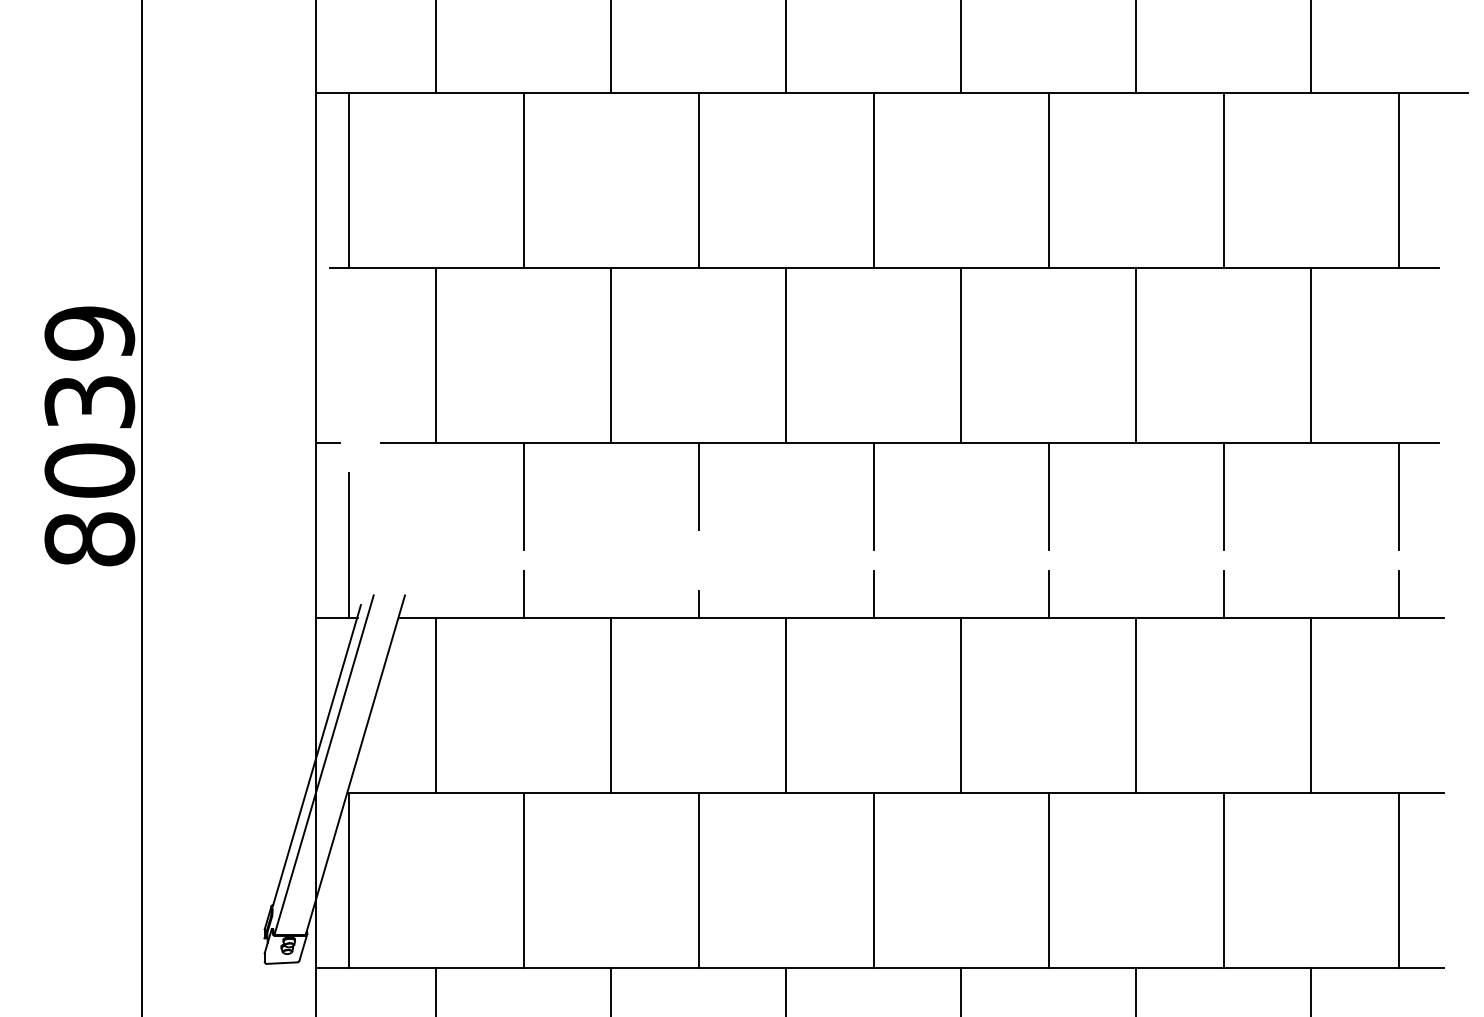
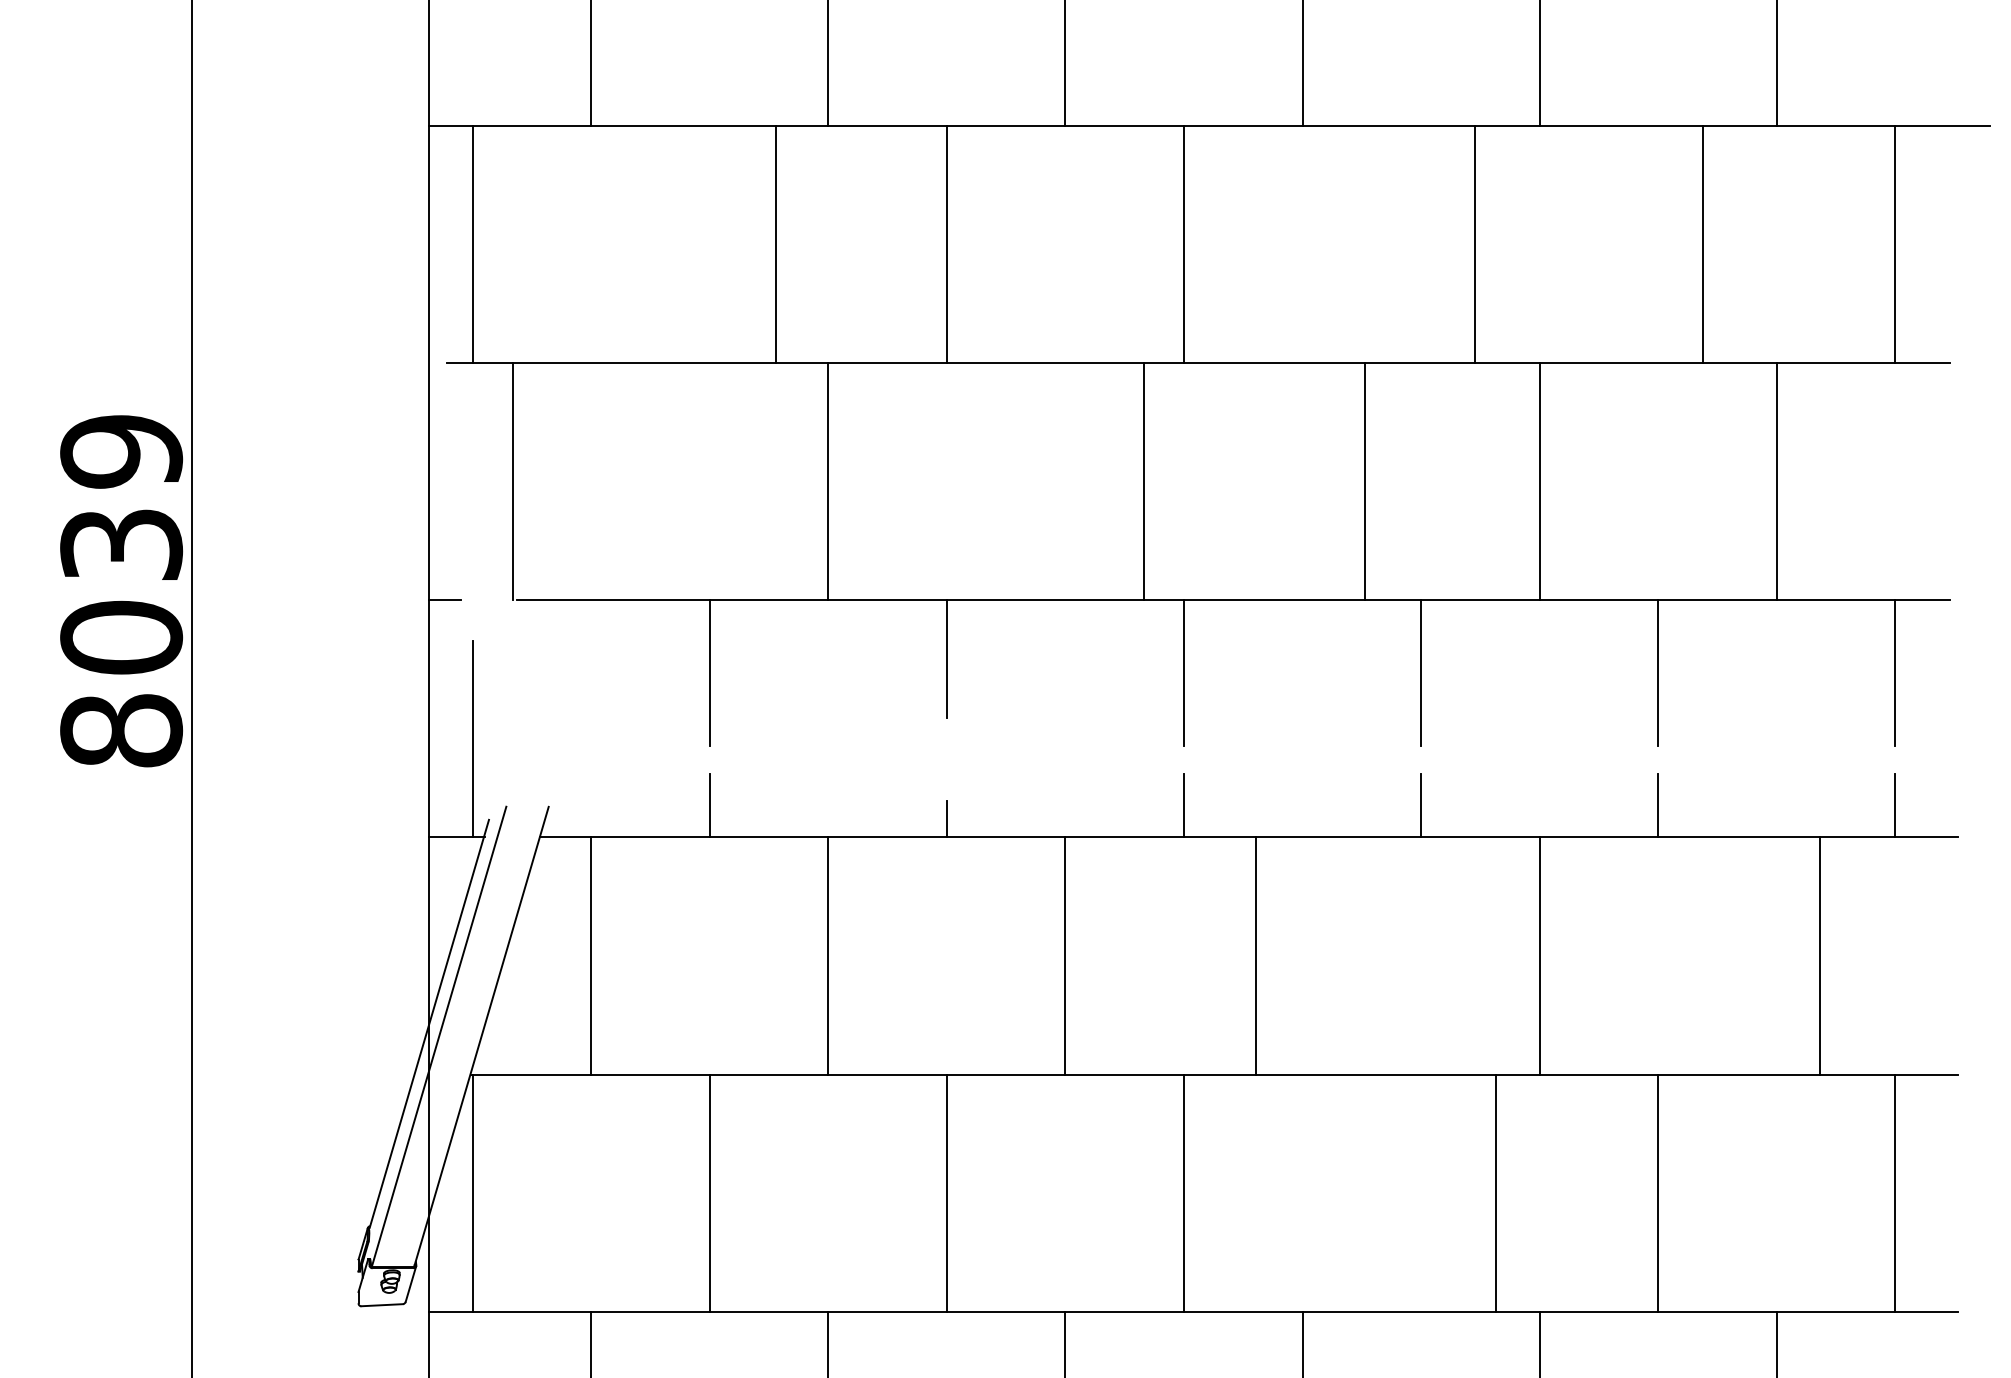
line: (523, 180) -> (775, 244), moved
line: (1048, 180) -> (1475, 244), moved
line: (1223, 180) -> (1702, 244), moved
line: (436, 355) -> (512, 481), moved
line: (786, 355) -> (1144, 481), moved
line: (961, 355) -> (1365, 481), moved
line: (961, 705) -> (1256, 956), moved
line: (1311, 705) -> (1820, 956), moved
line: (1048, 880) -> (1495, 1193), moved

